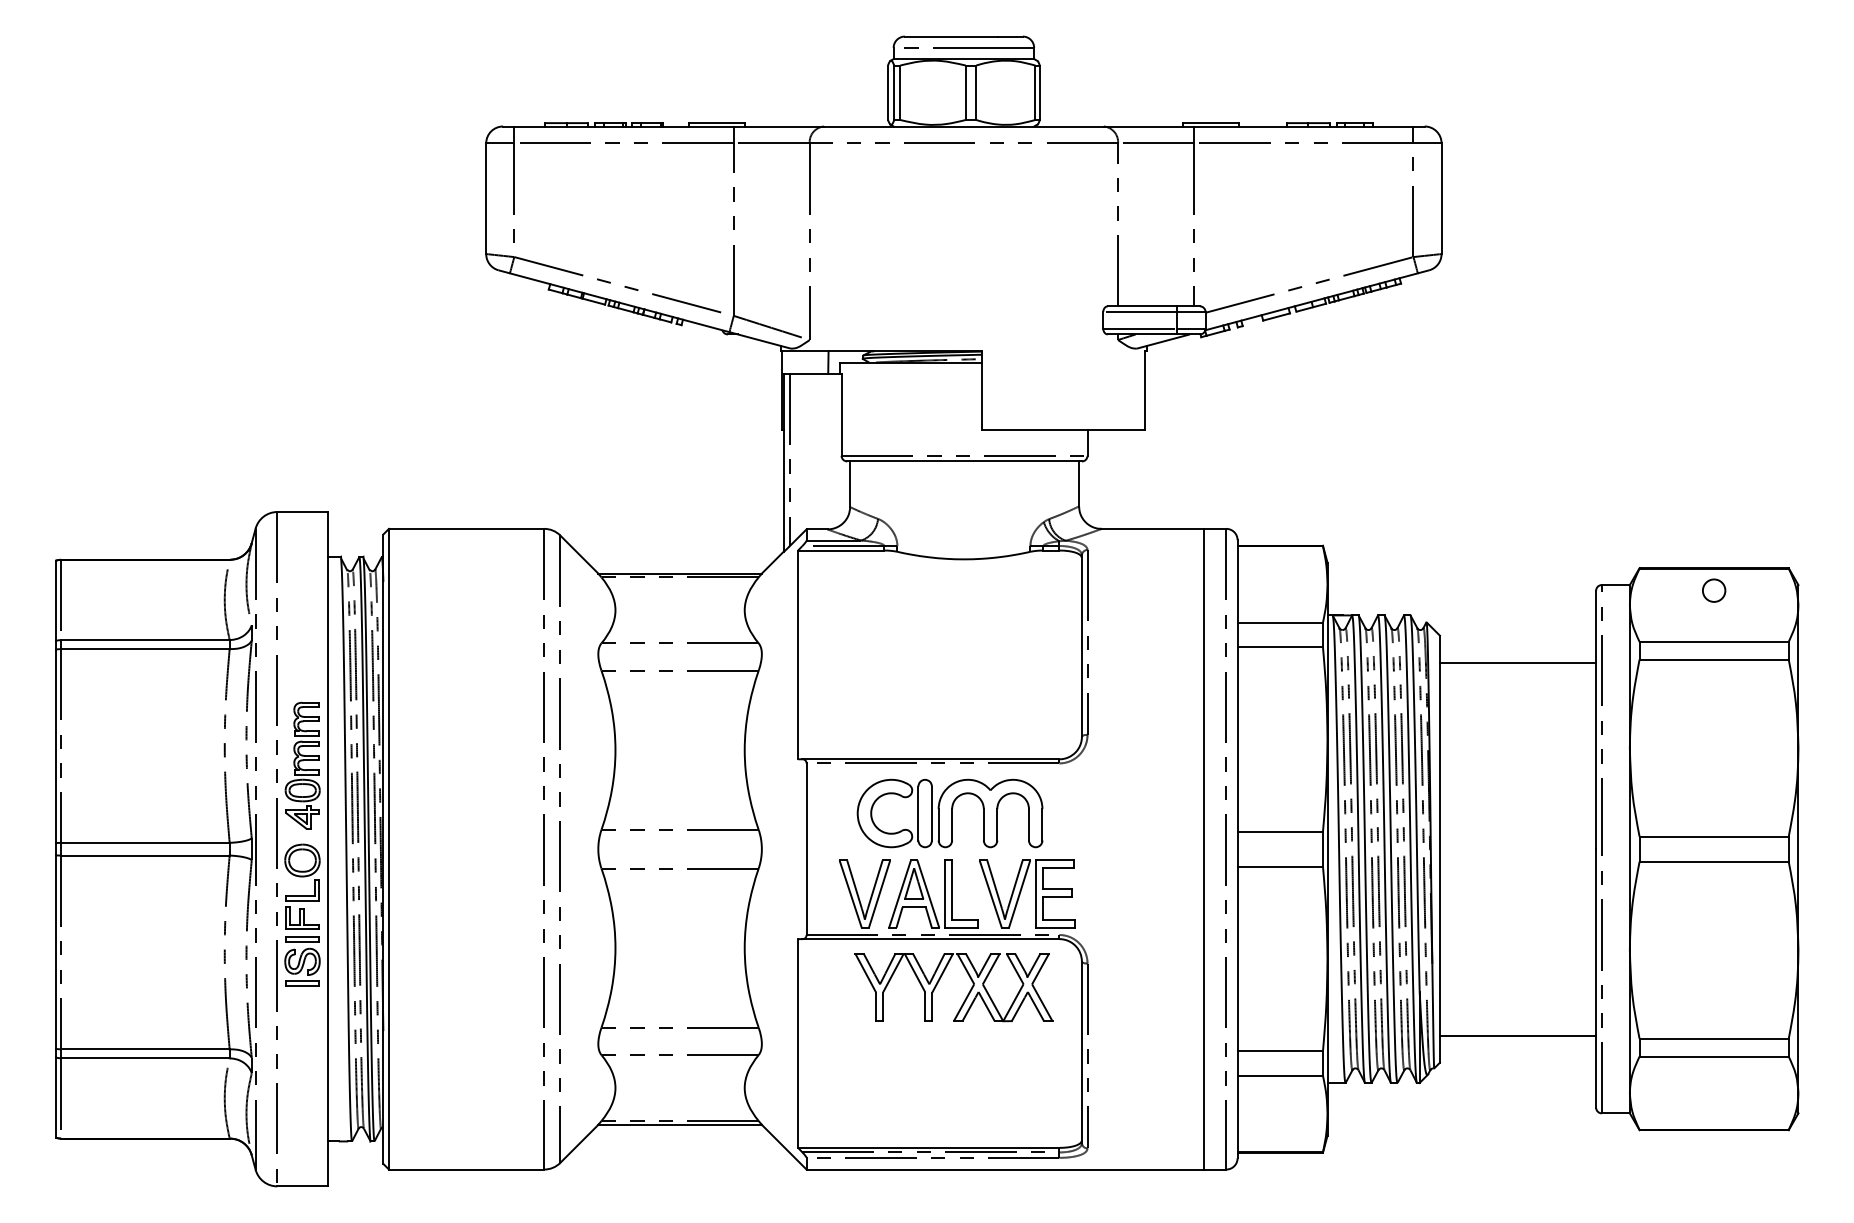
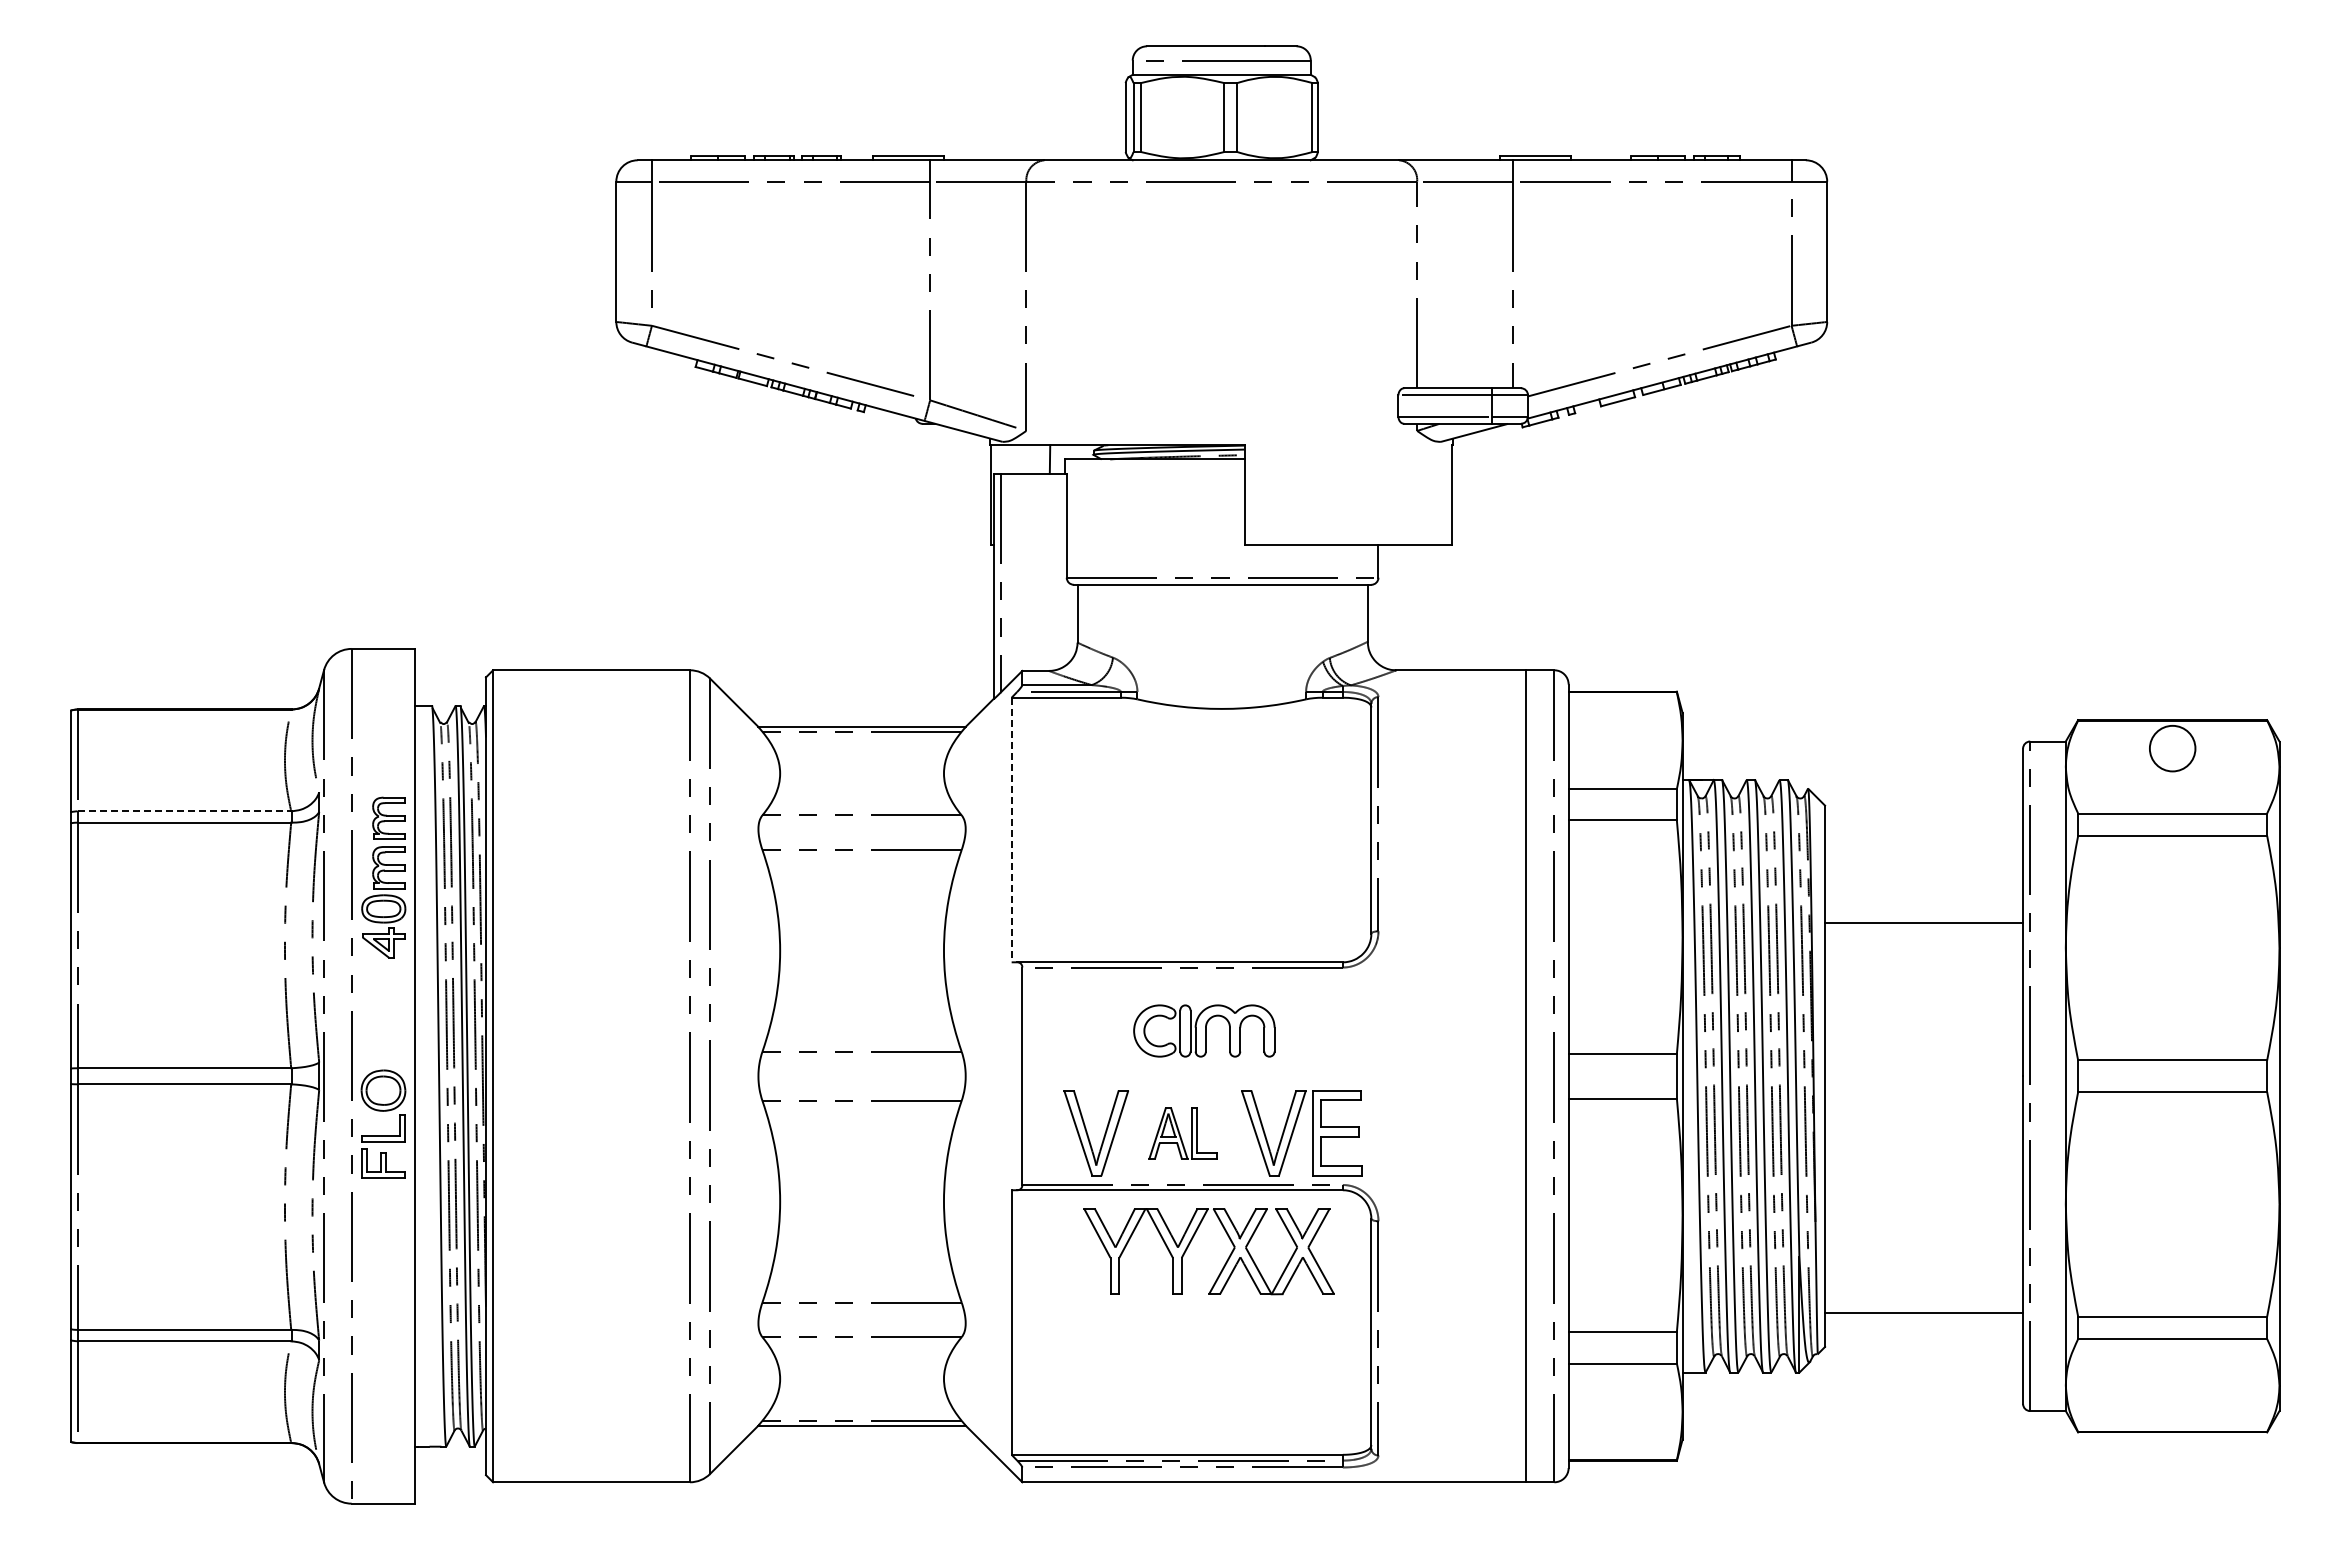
circle: (1714, 590) -> (2172, 748), size x1.6
line: (145, 640) -> (184, 811), solid -> dashed
line: (797, 655) -> (1011, 830), solid -> dashed
line: (1518, 662) -> (1924, 922), moved
part: (302, 765) -> (383, 877), moved
part: (950, 813) -> (1204, 1030), size x0.6
part: (932, 894) -> (1182, 1133), size x0.6
part: (302, 961) -> (383, 1218), removed

